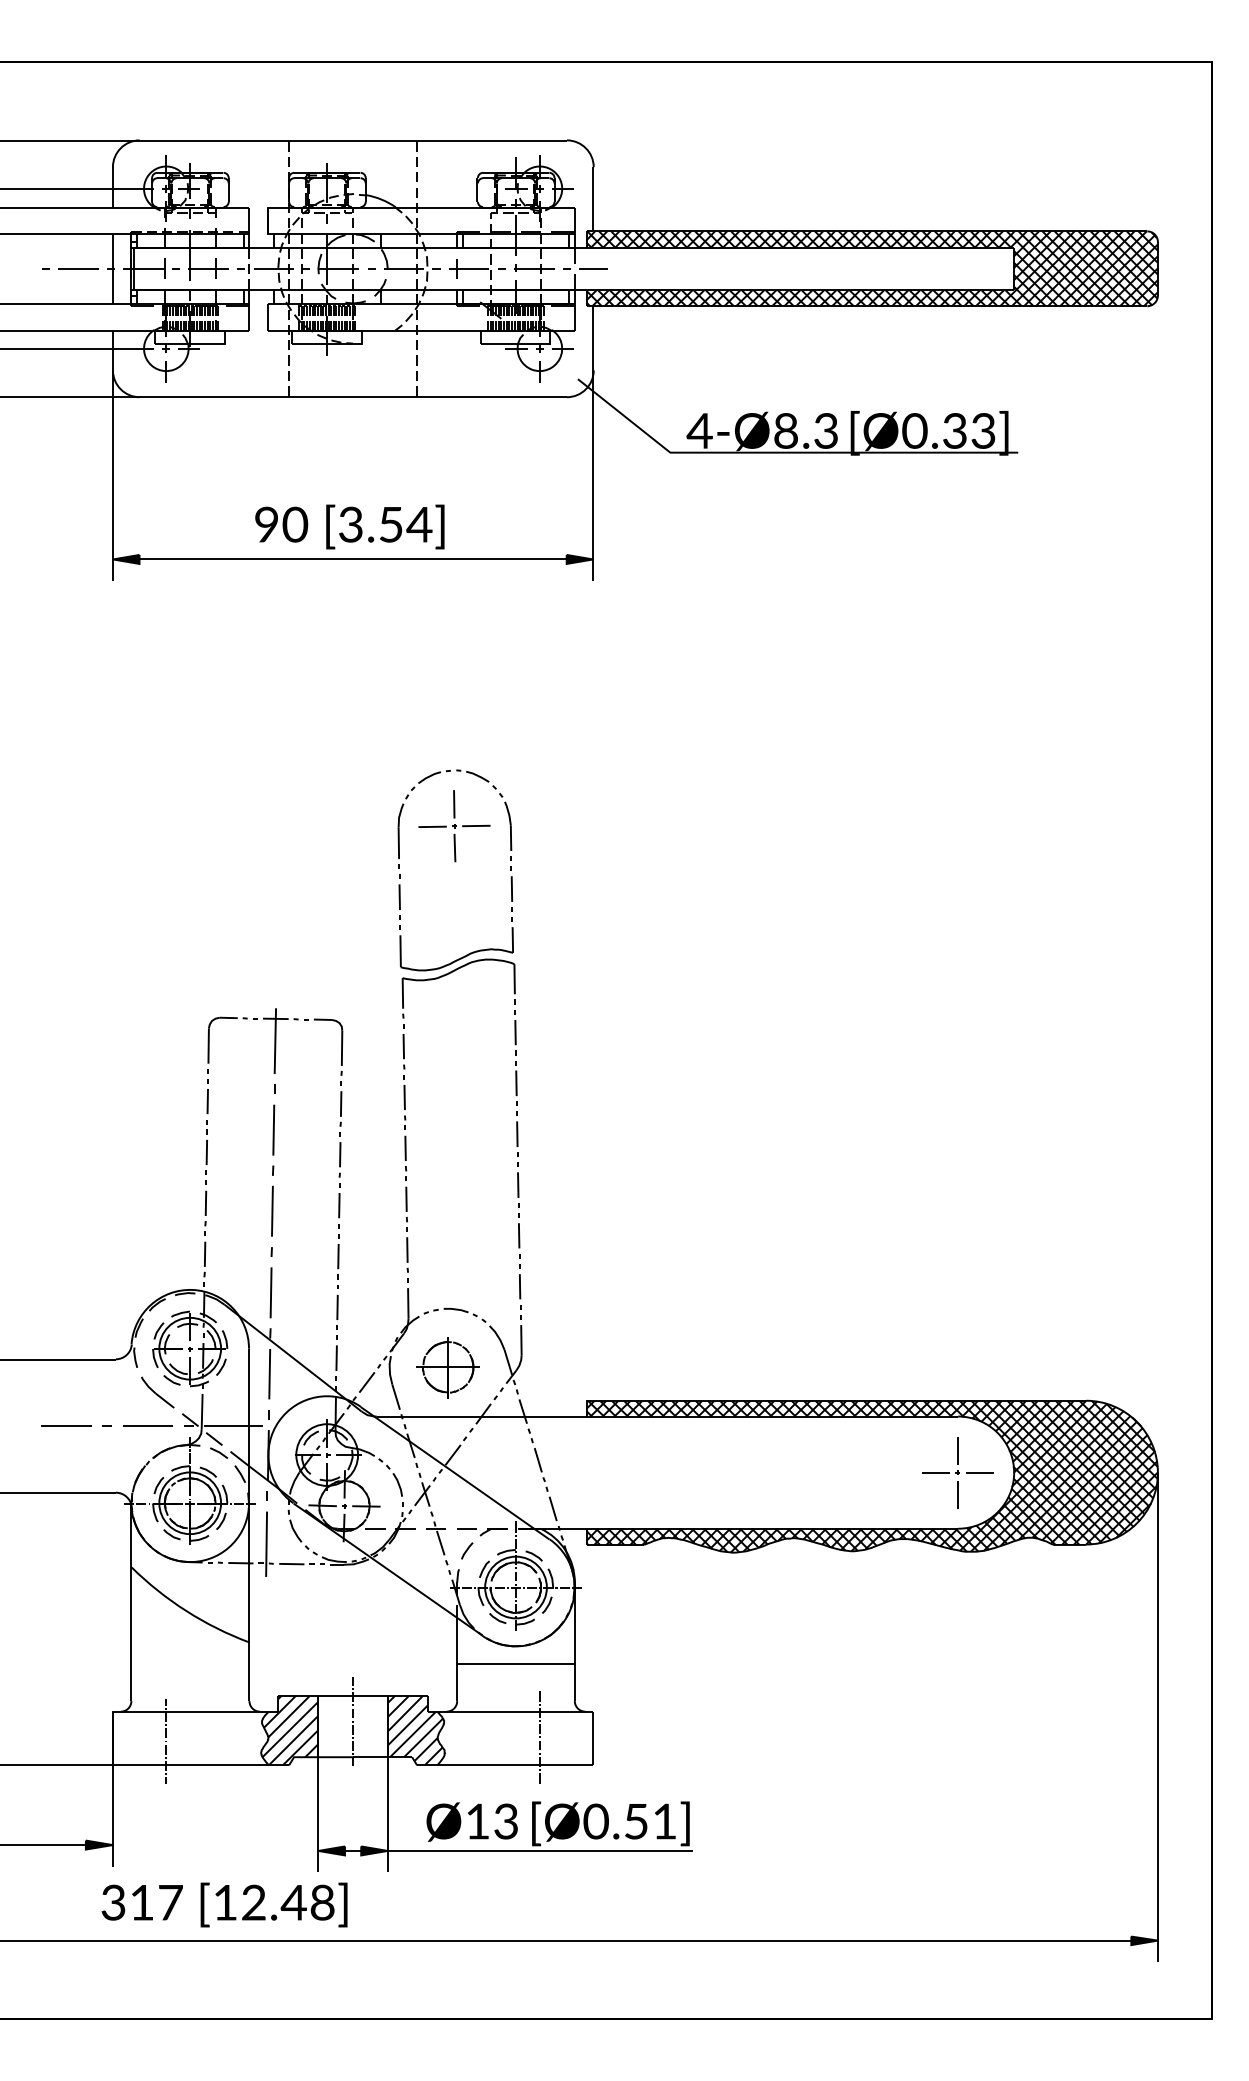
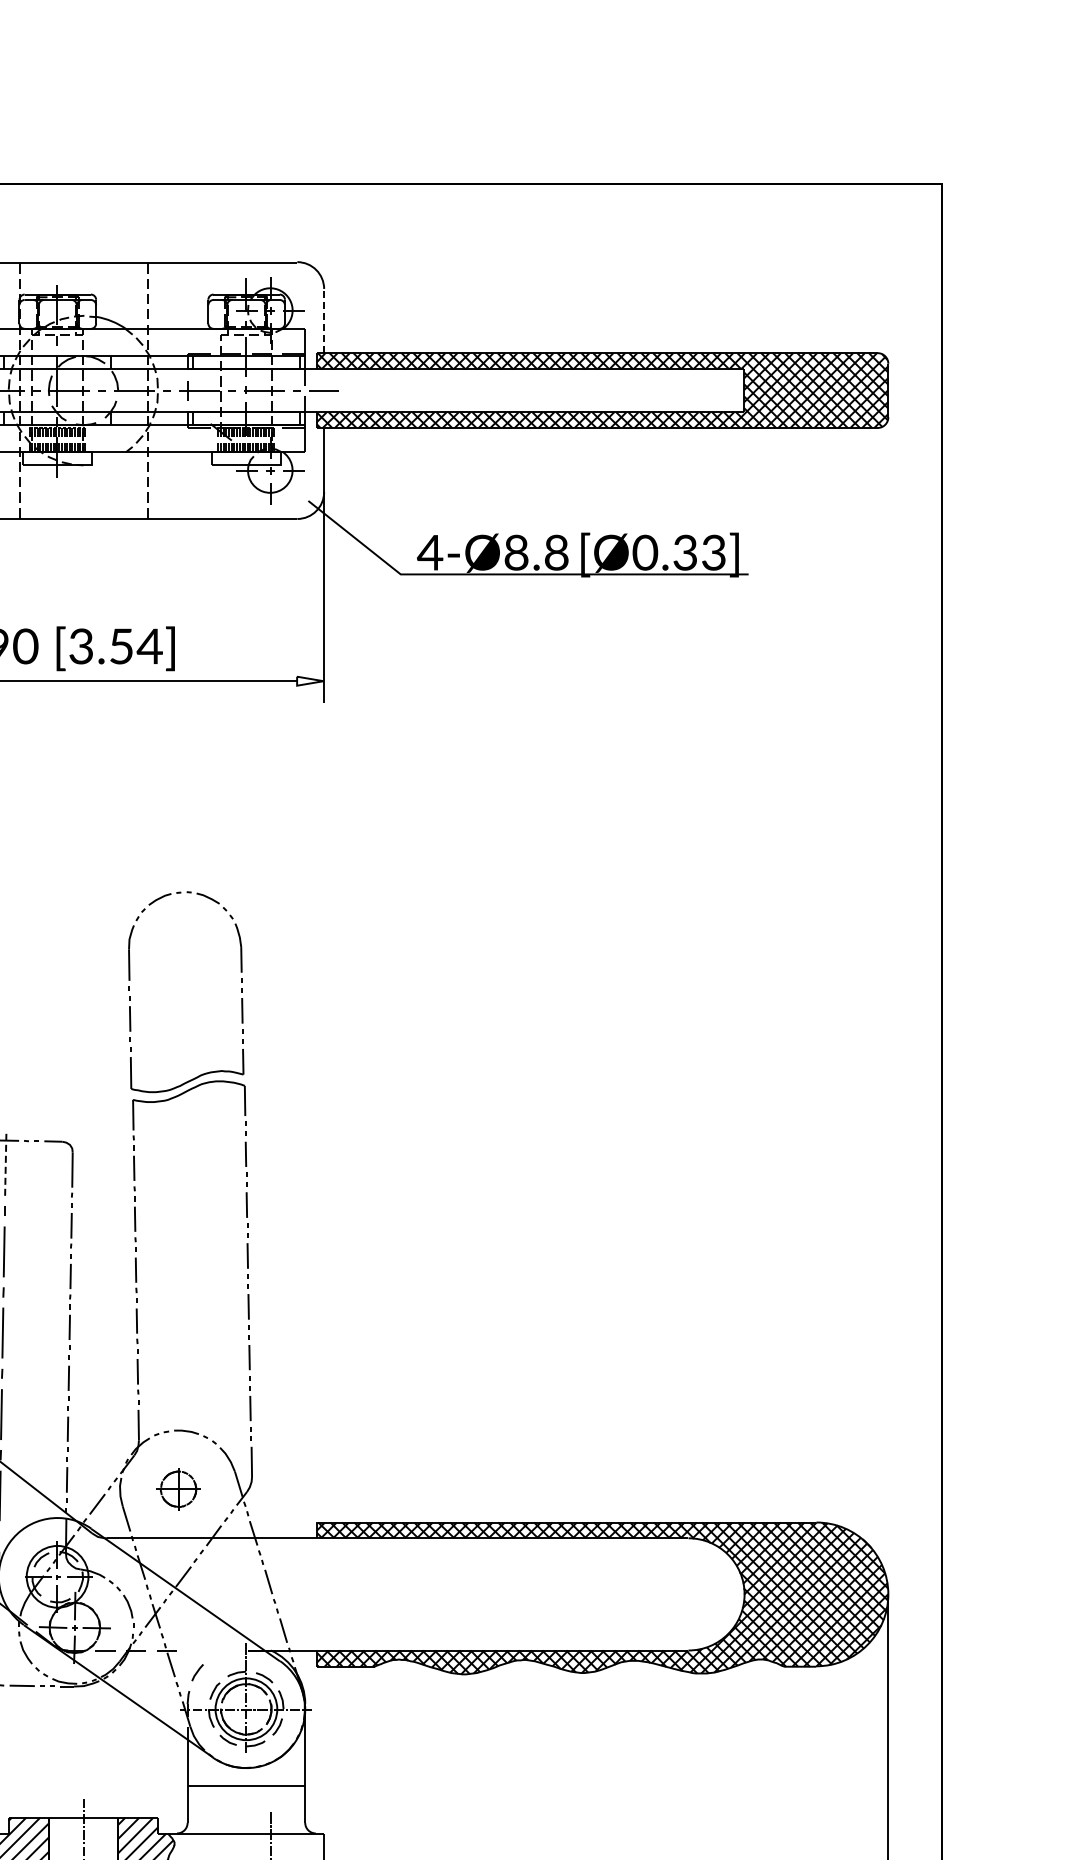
line: (593, 199) -> (323, 321), solid -> dashed
text: (826, 430) -> (556, 552), 4-Ø8.3 -> 4-Ø8.8
fill: (579, 558) -> (309, 680), removed
part: (454, 826) -> (184, 948), removed
line: (275, 1041) -> (5, 1163), solid -> dashed
part: (447, 1367) -> (177, 1489), size x0.7
part: (957, 1472) -> (687, 1594), removed
part: (482, 1532) -> (212, 1654), removed

